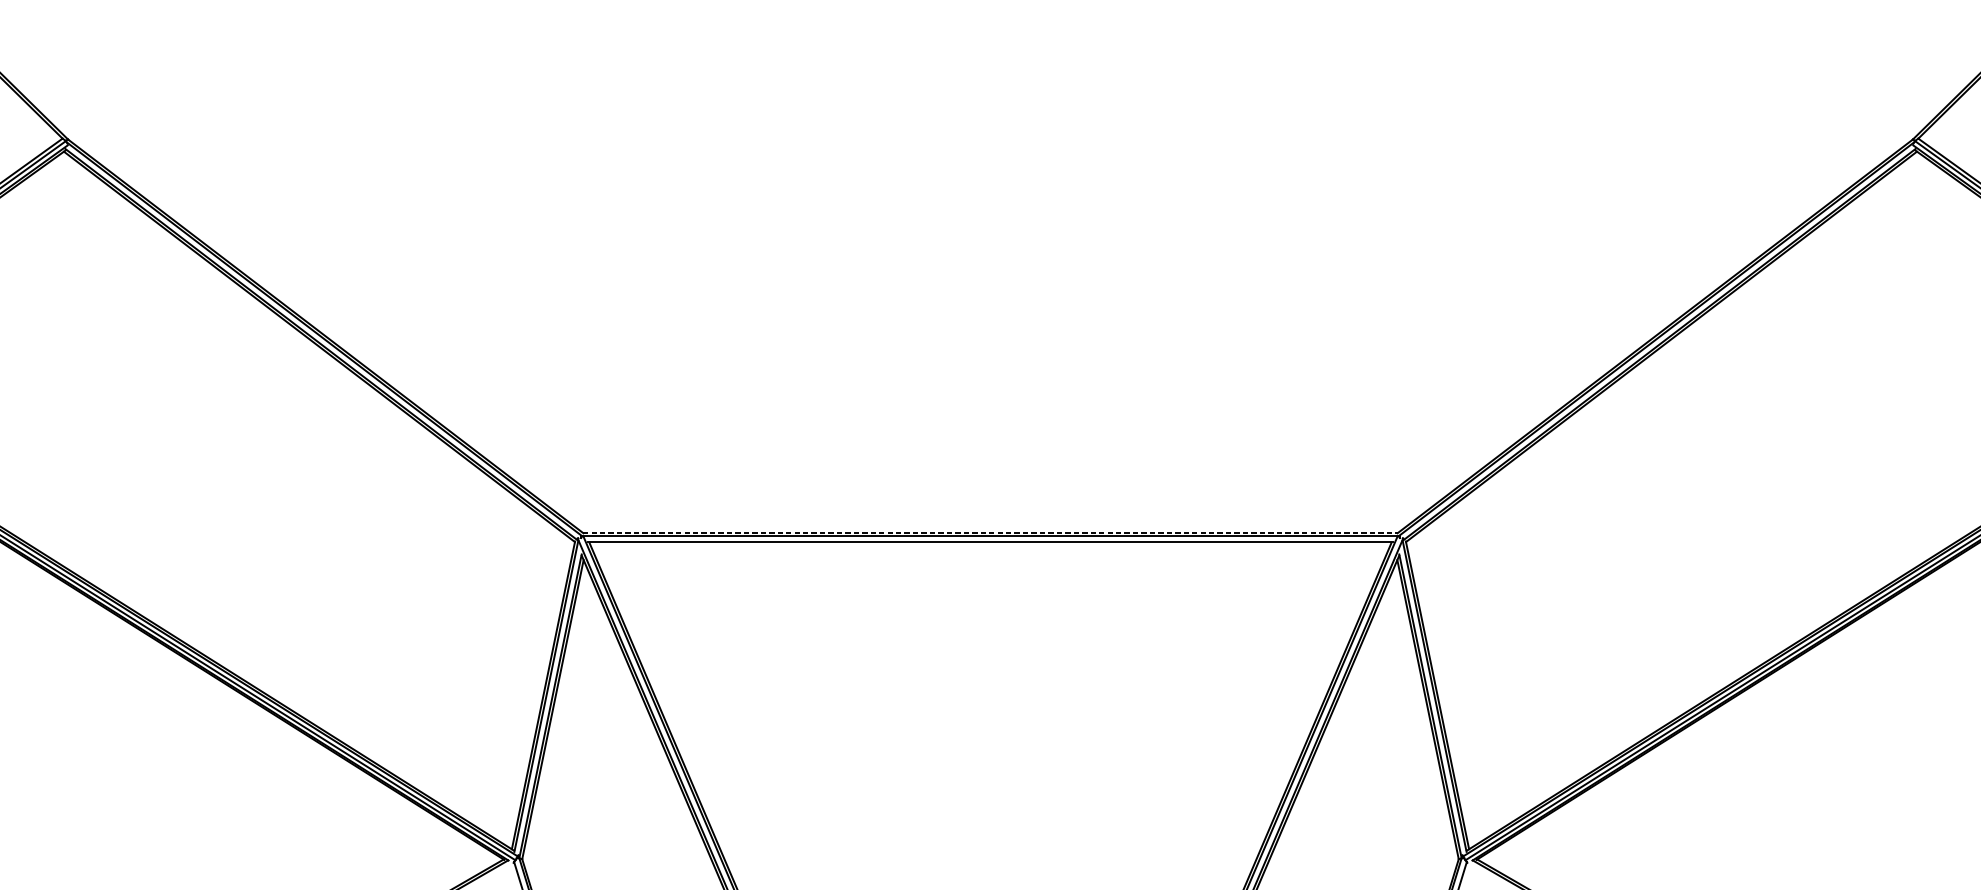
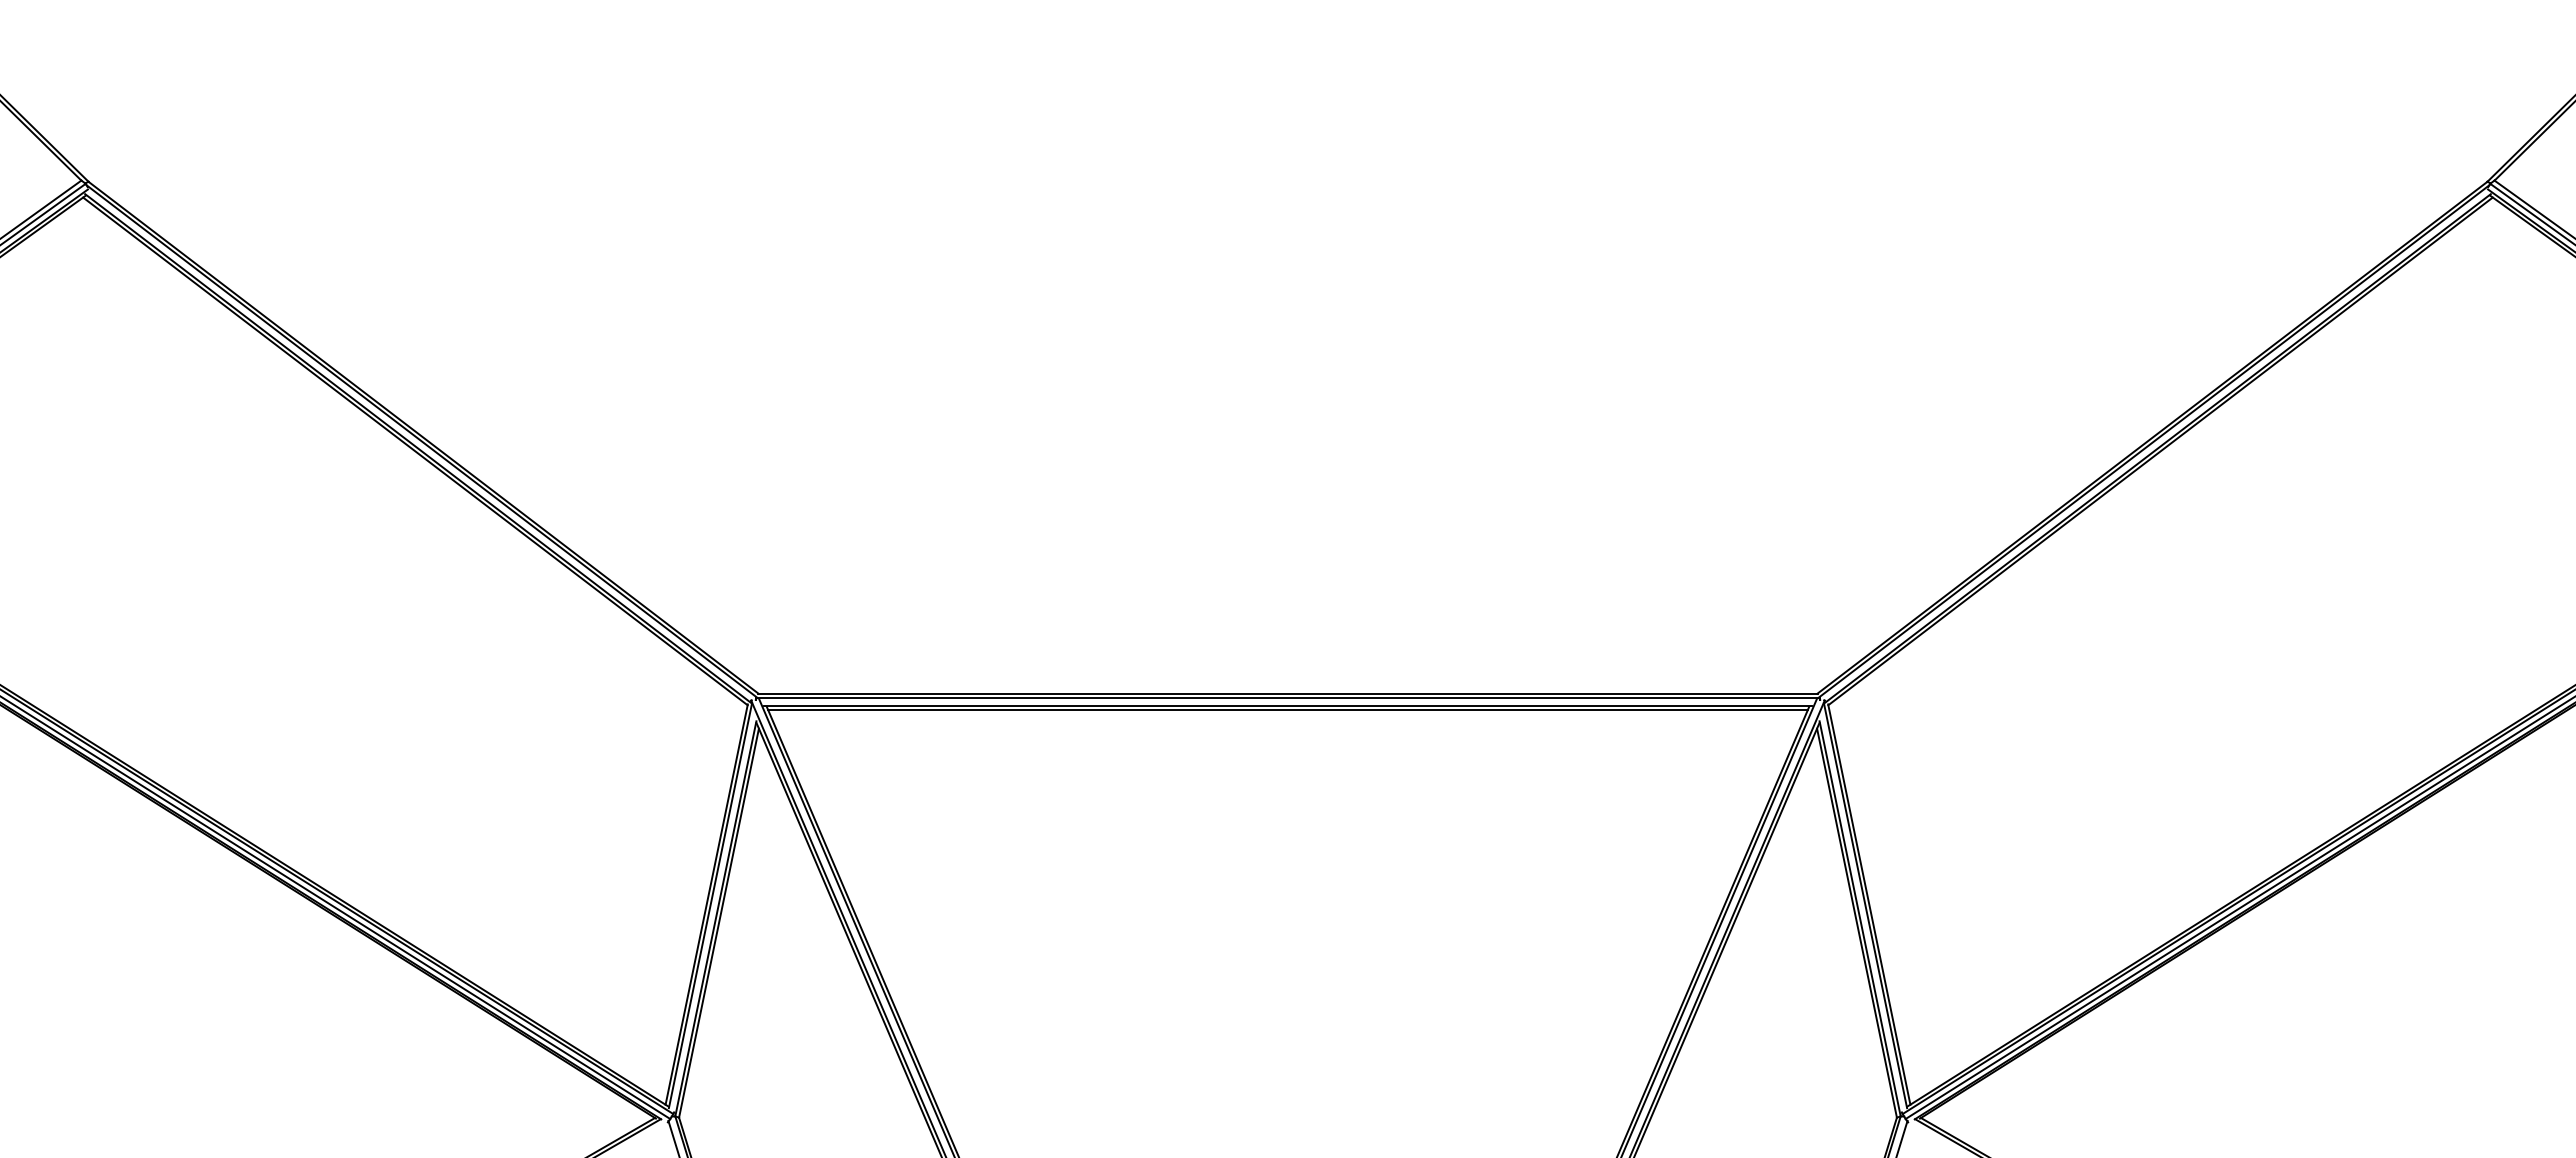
line: (990, 533) -> (1288, 693), dashed -> solid
line: (990, 545) -> (1287, 709), added

